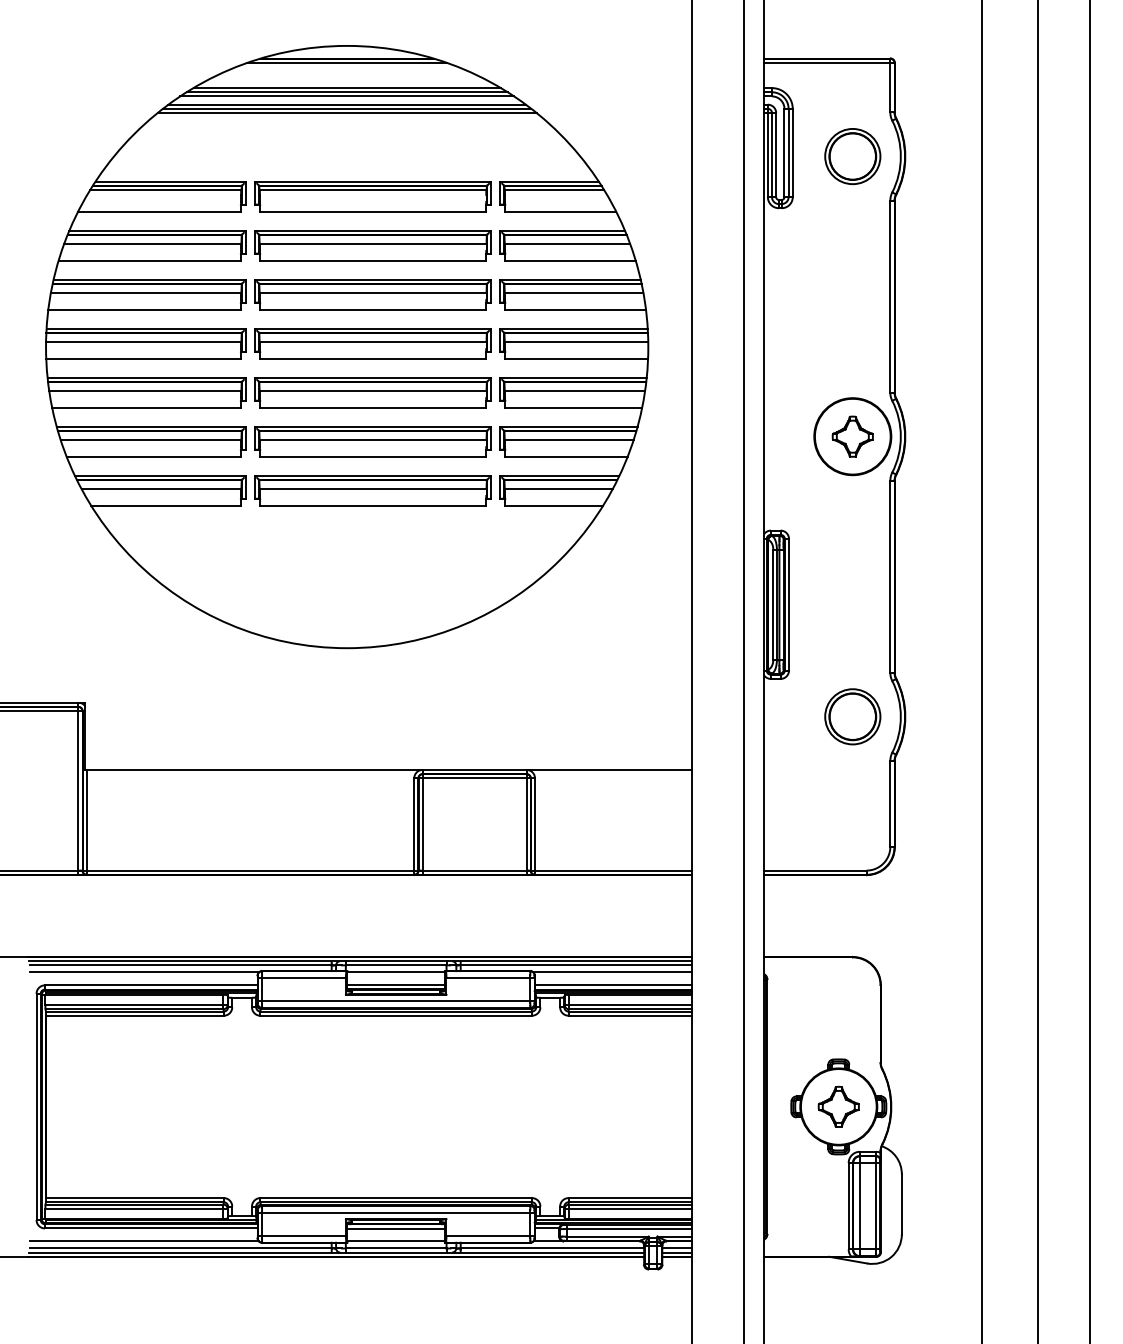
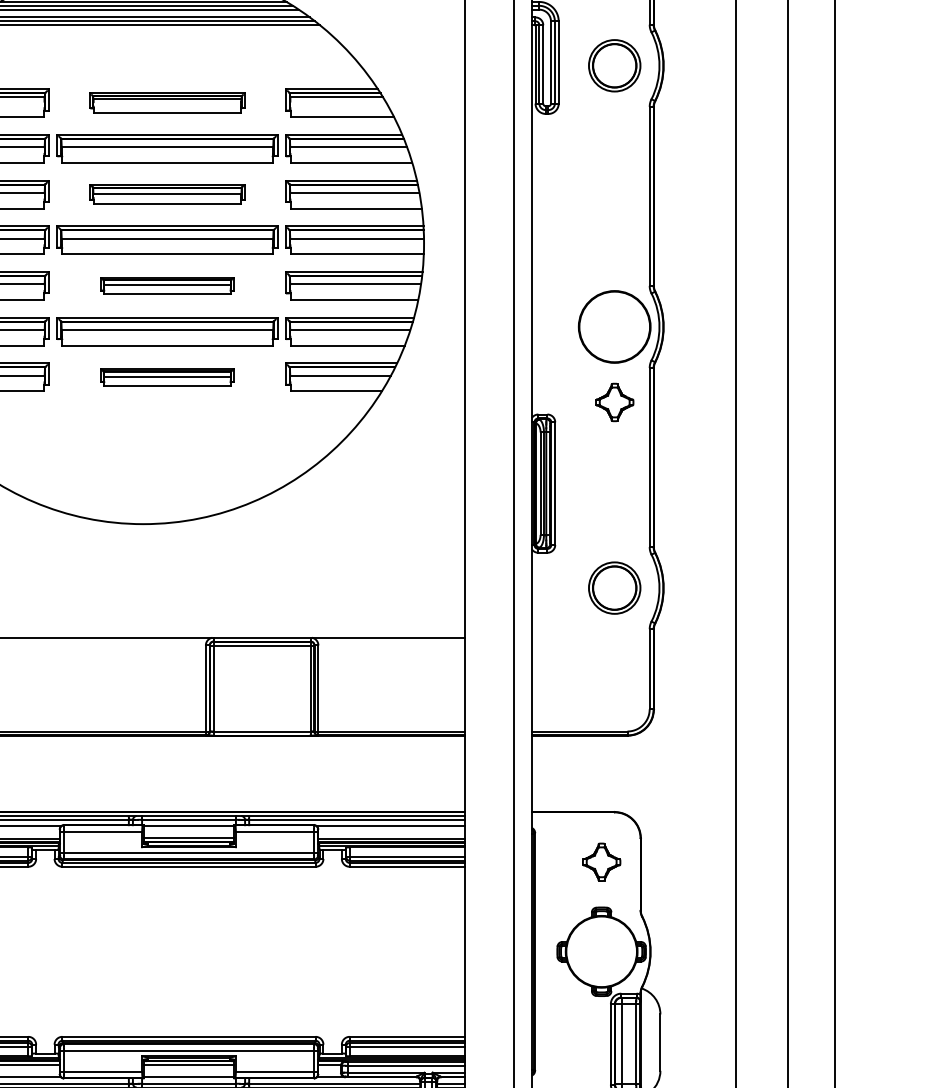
part: (372, 196) -> (166, 103), size x0.7
part: (372, 294) -> (166, 194), size x0.7
part: (372, 392) -> (166, 285), size x0.6
part: (852, 436) -> (614, 402), moved
part: (372, 490) -> (166, 377), size x0.6
part: (838, 1106) -> (601, 861), moved

